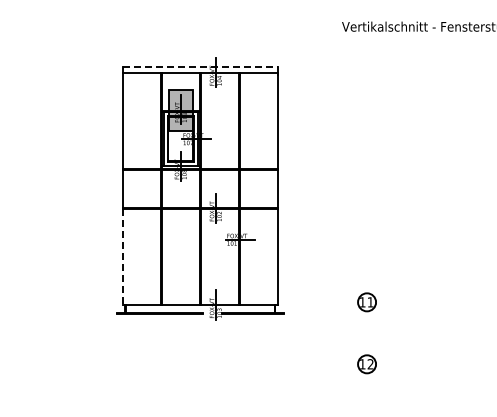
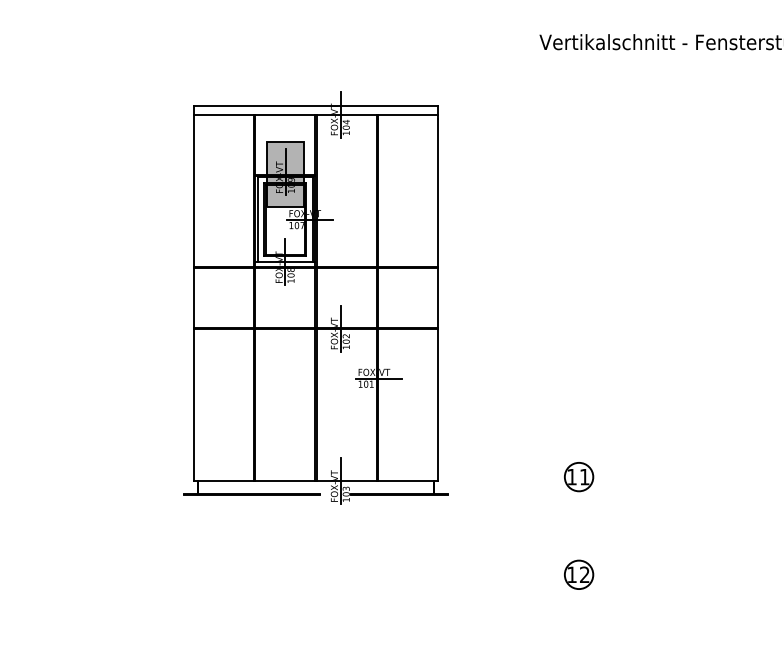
line: (200, 67) -> (316, 106), dashed -> solid
line: (123, 257) -> (194, 406), dashed -> solid

